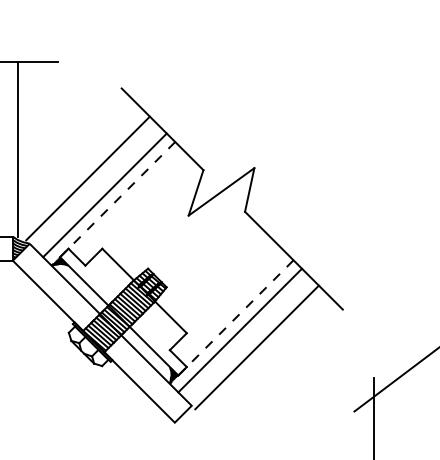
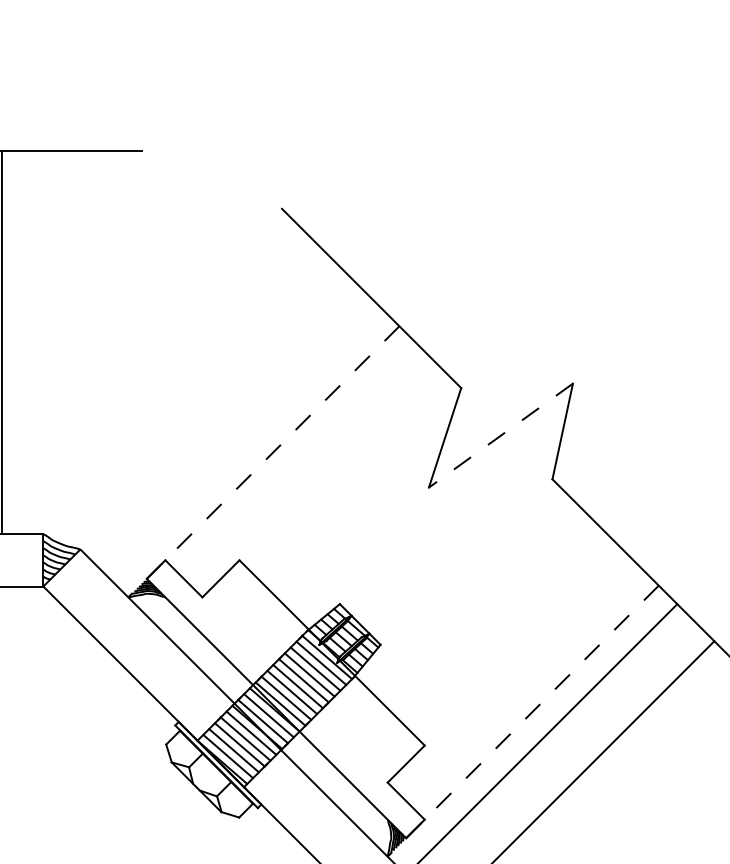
line: (17, 148) -> (53, 340), removed
line: (87, 178) -> (207, 406), removed
line: (221, 191) -> (500, 434), solid -> dashed
line: (104, 195) -> (244, 443), removed

